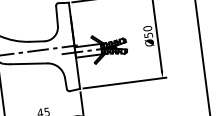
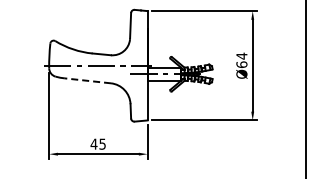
text: (147, 31) -> (241, 59), Ø50 -> Ø64
line: (28, 63) -> (87, 80), solid -> dashed

